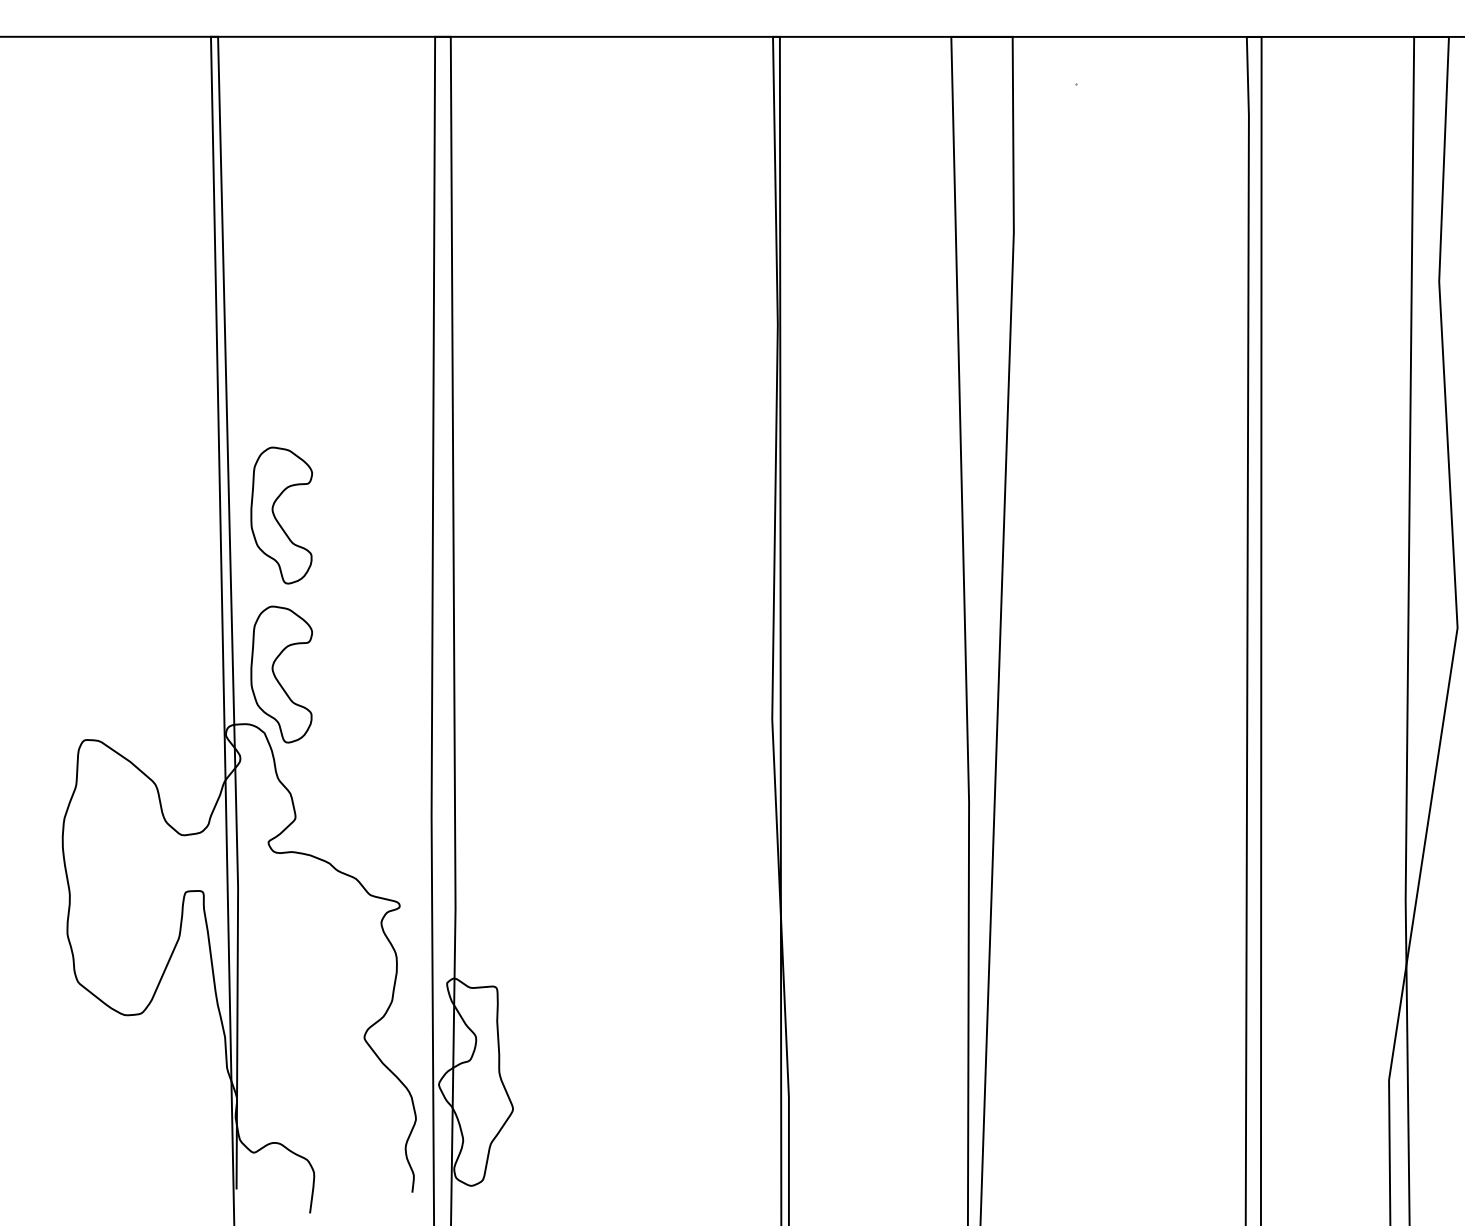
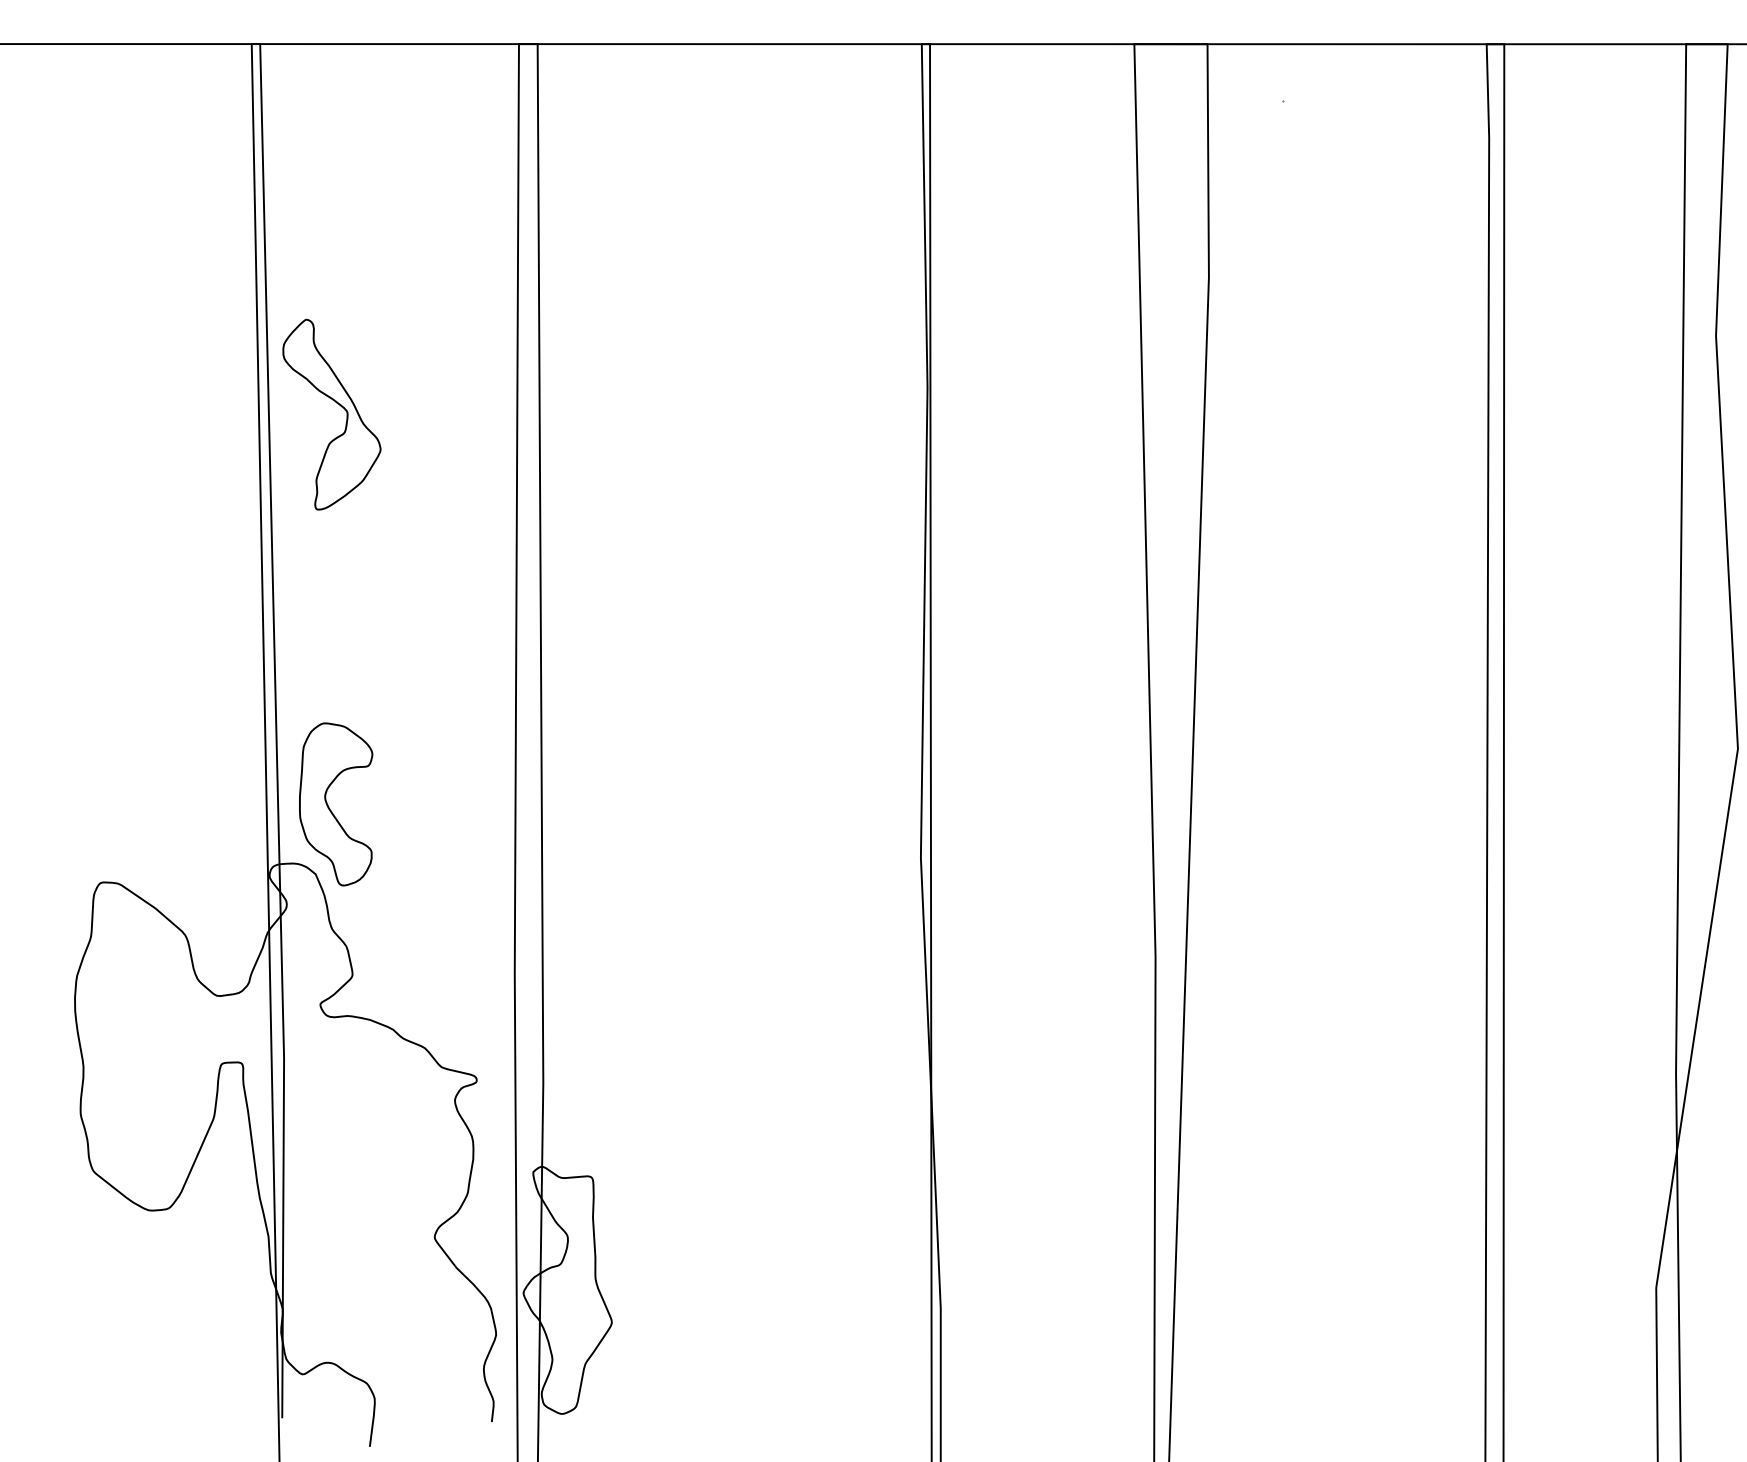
part: (284, 340) -> (339, 406), added
part: (281, 515) -> (335, 614), removed

